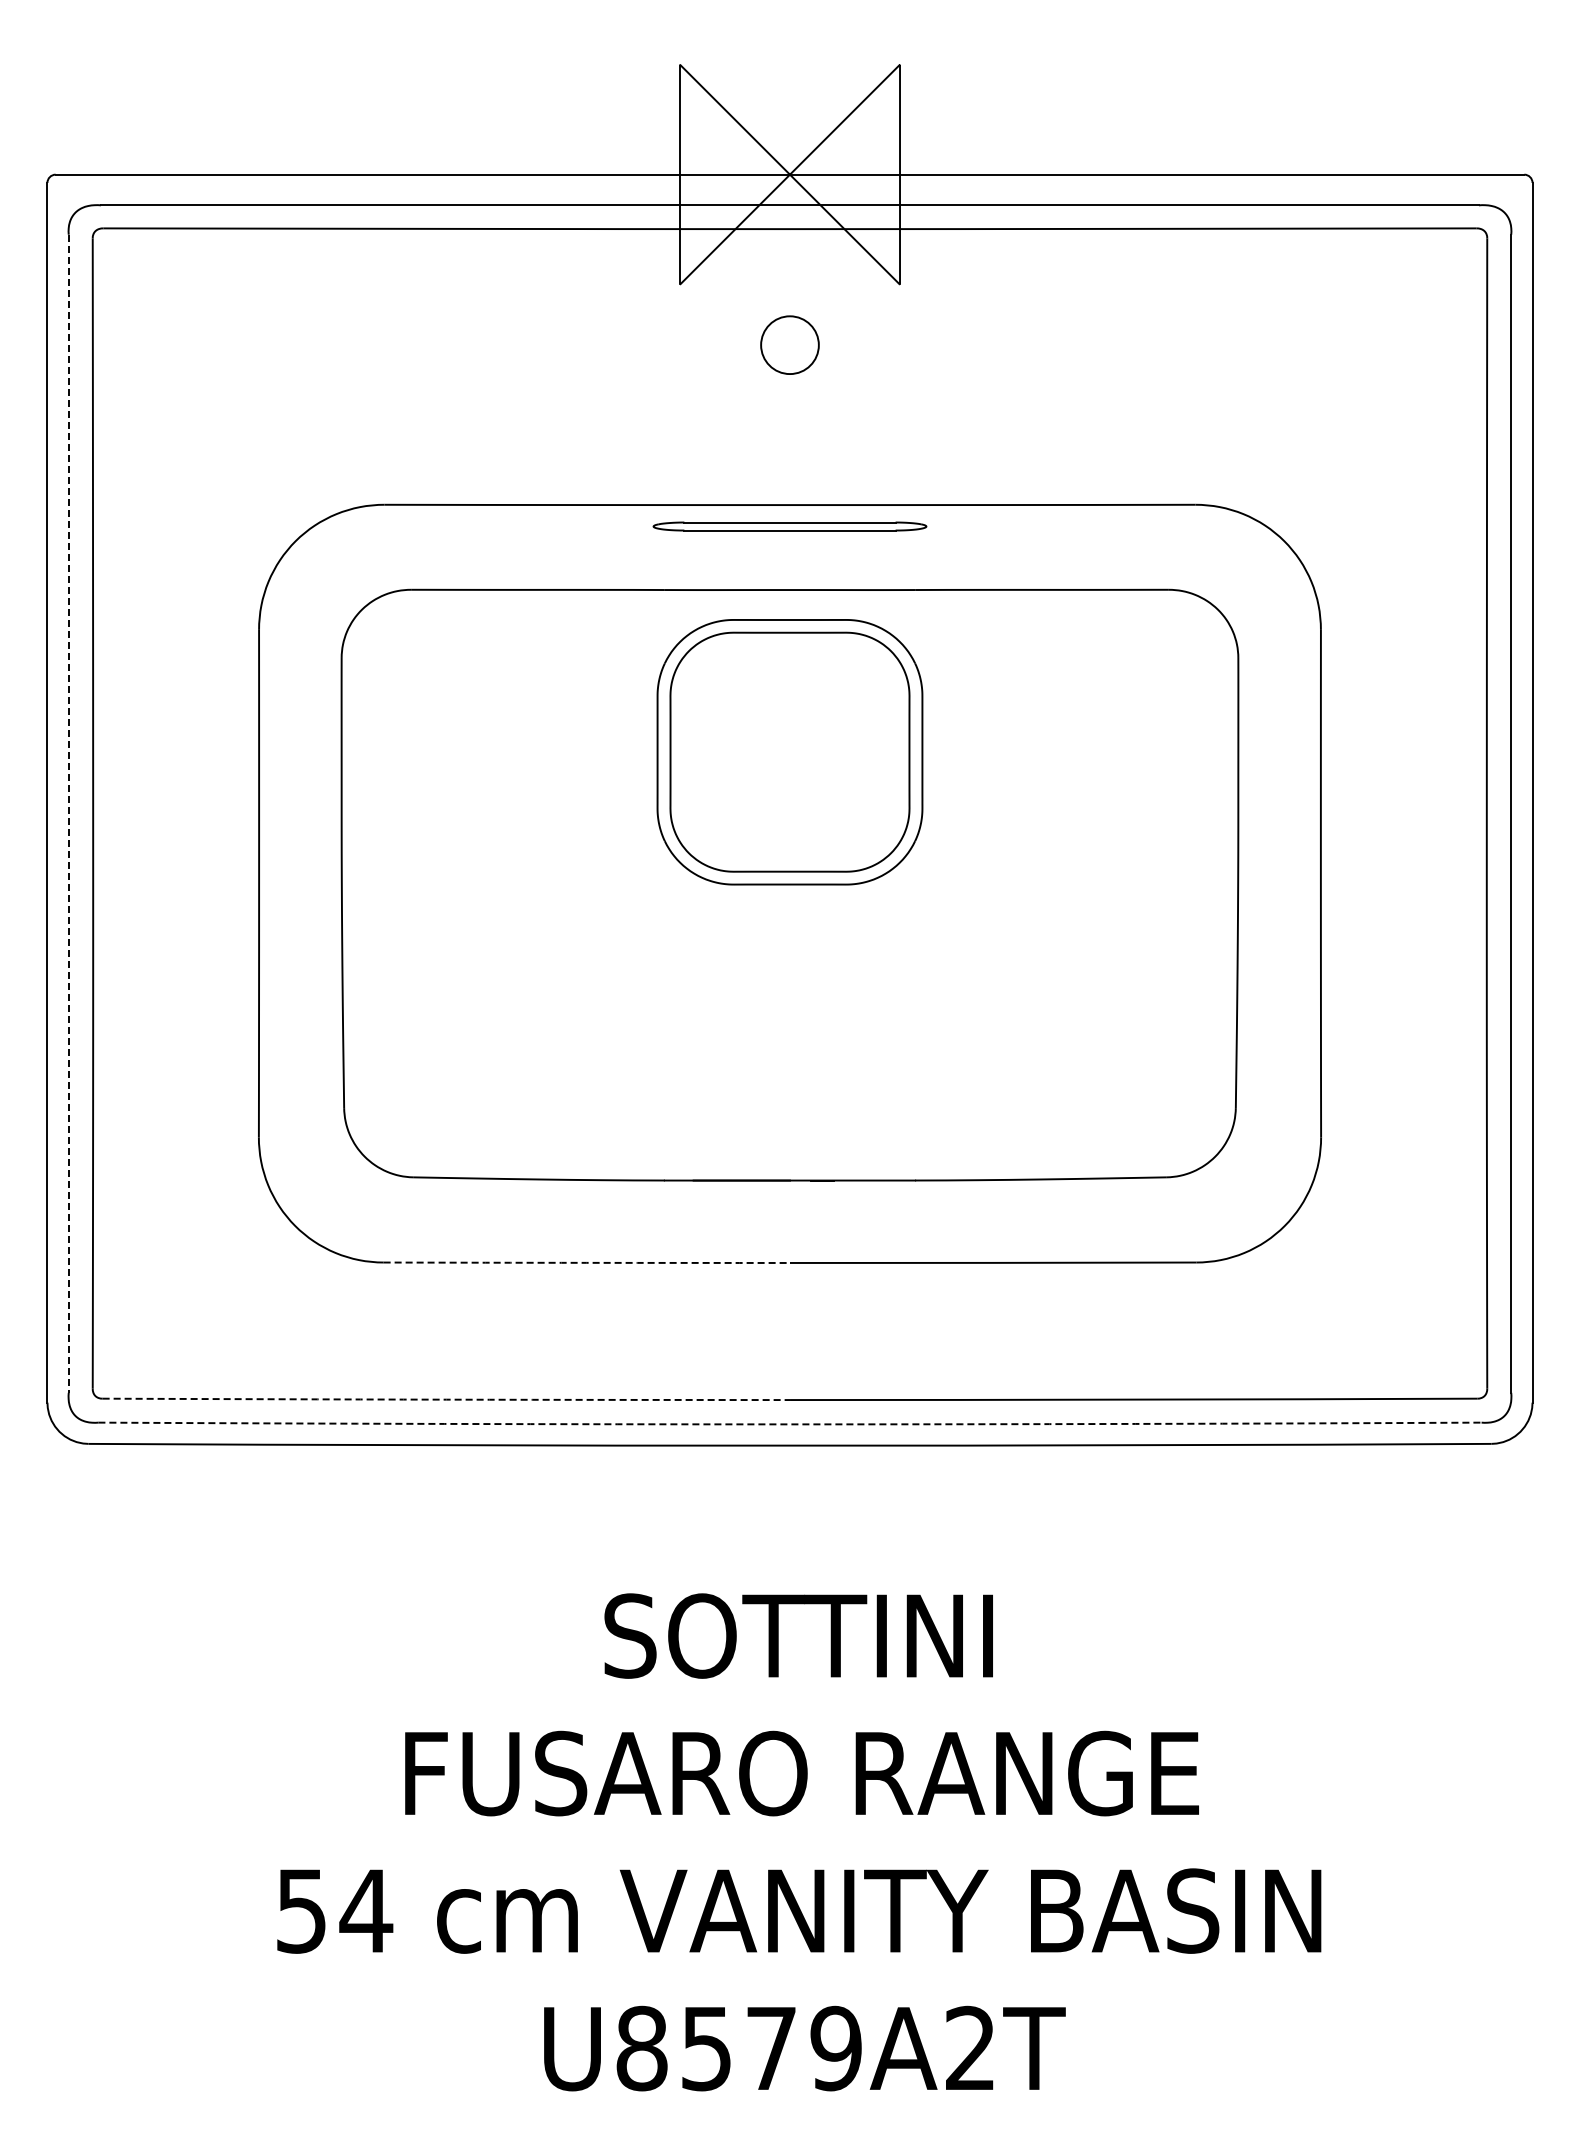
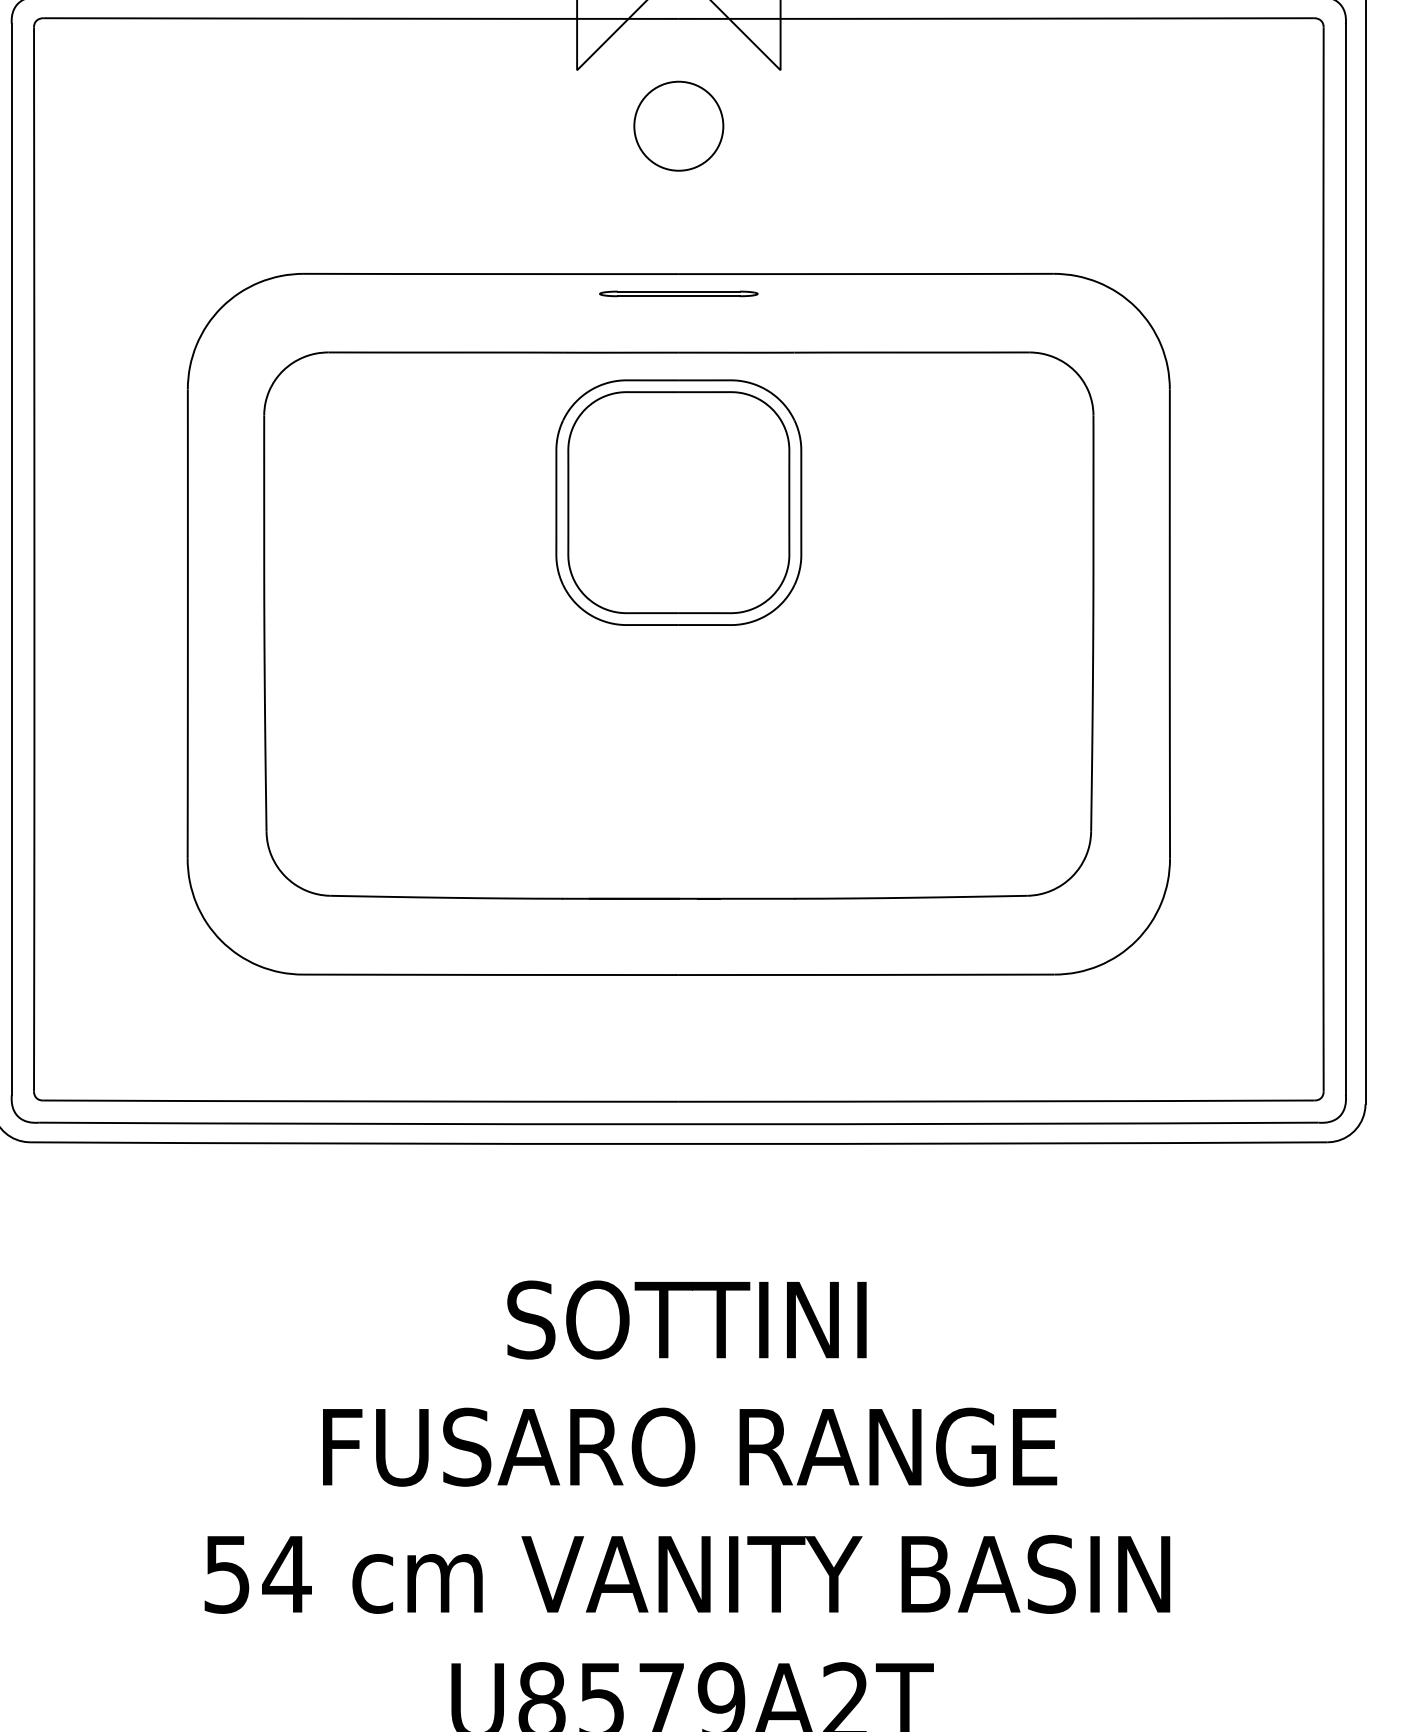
circle: (789, 345) -> (678, 126), size x1.67
part: (789, 526) -> (678, 293), size x0.62
line: (68, 814) -> (11, 560), dashed -> solid
arc: (586, 1262) -> (490, 974), dashed -> solid
arc: (446, 1399) -> (361, 1101), dashed -> solid
arc: (789, 1424) -> (678, 1124), dashed -> solid

